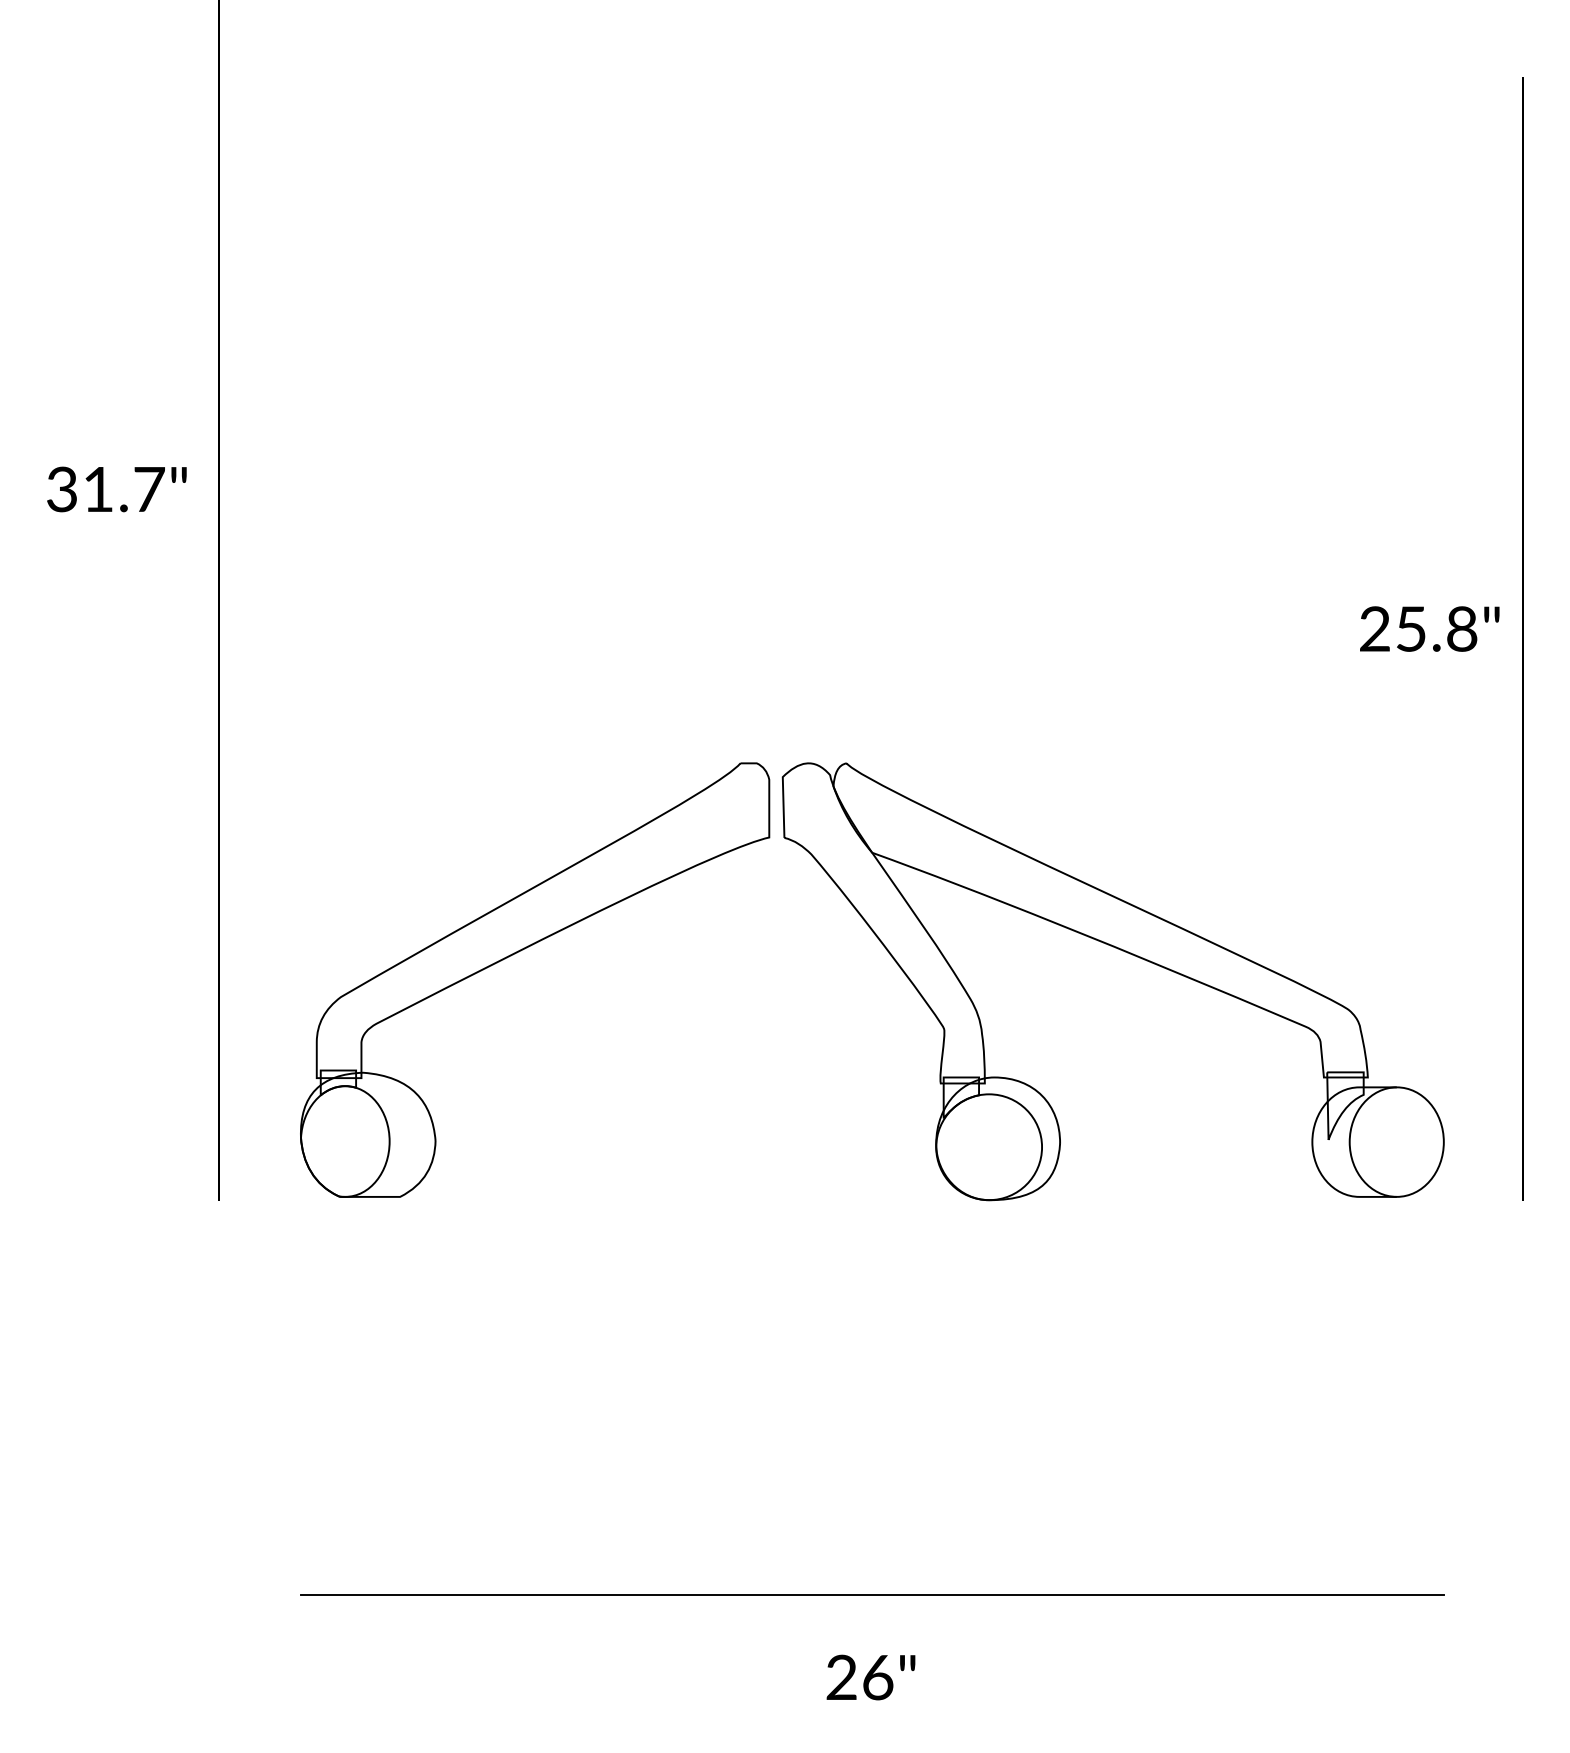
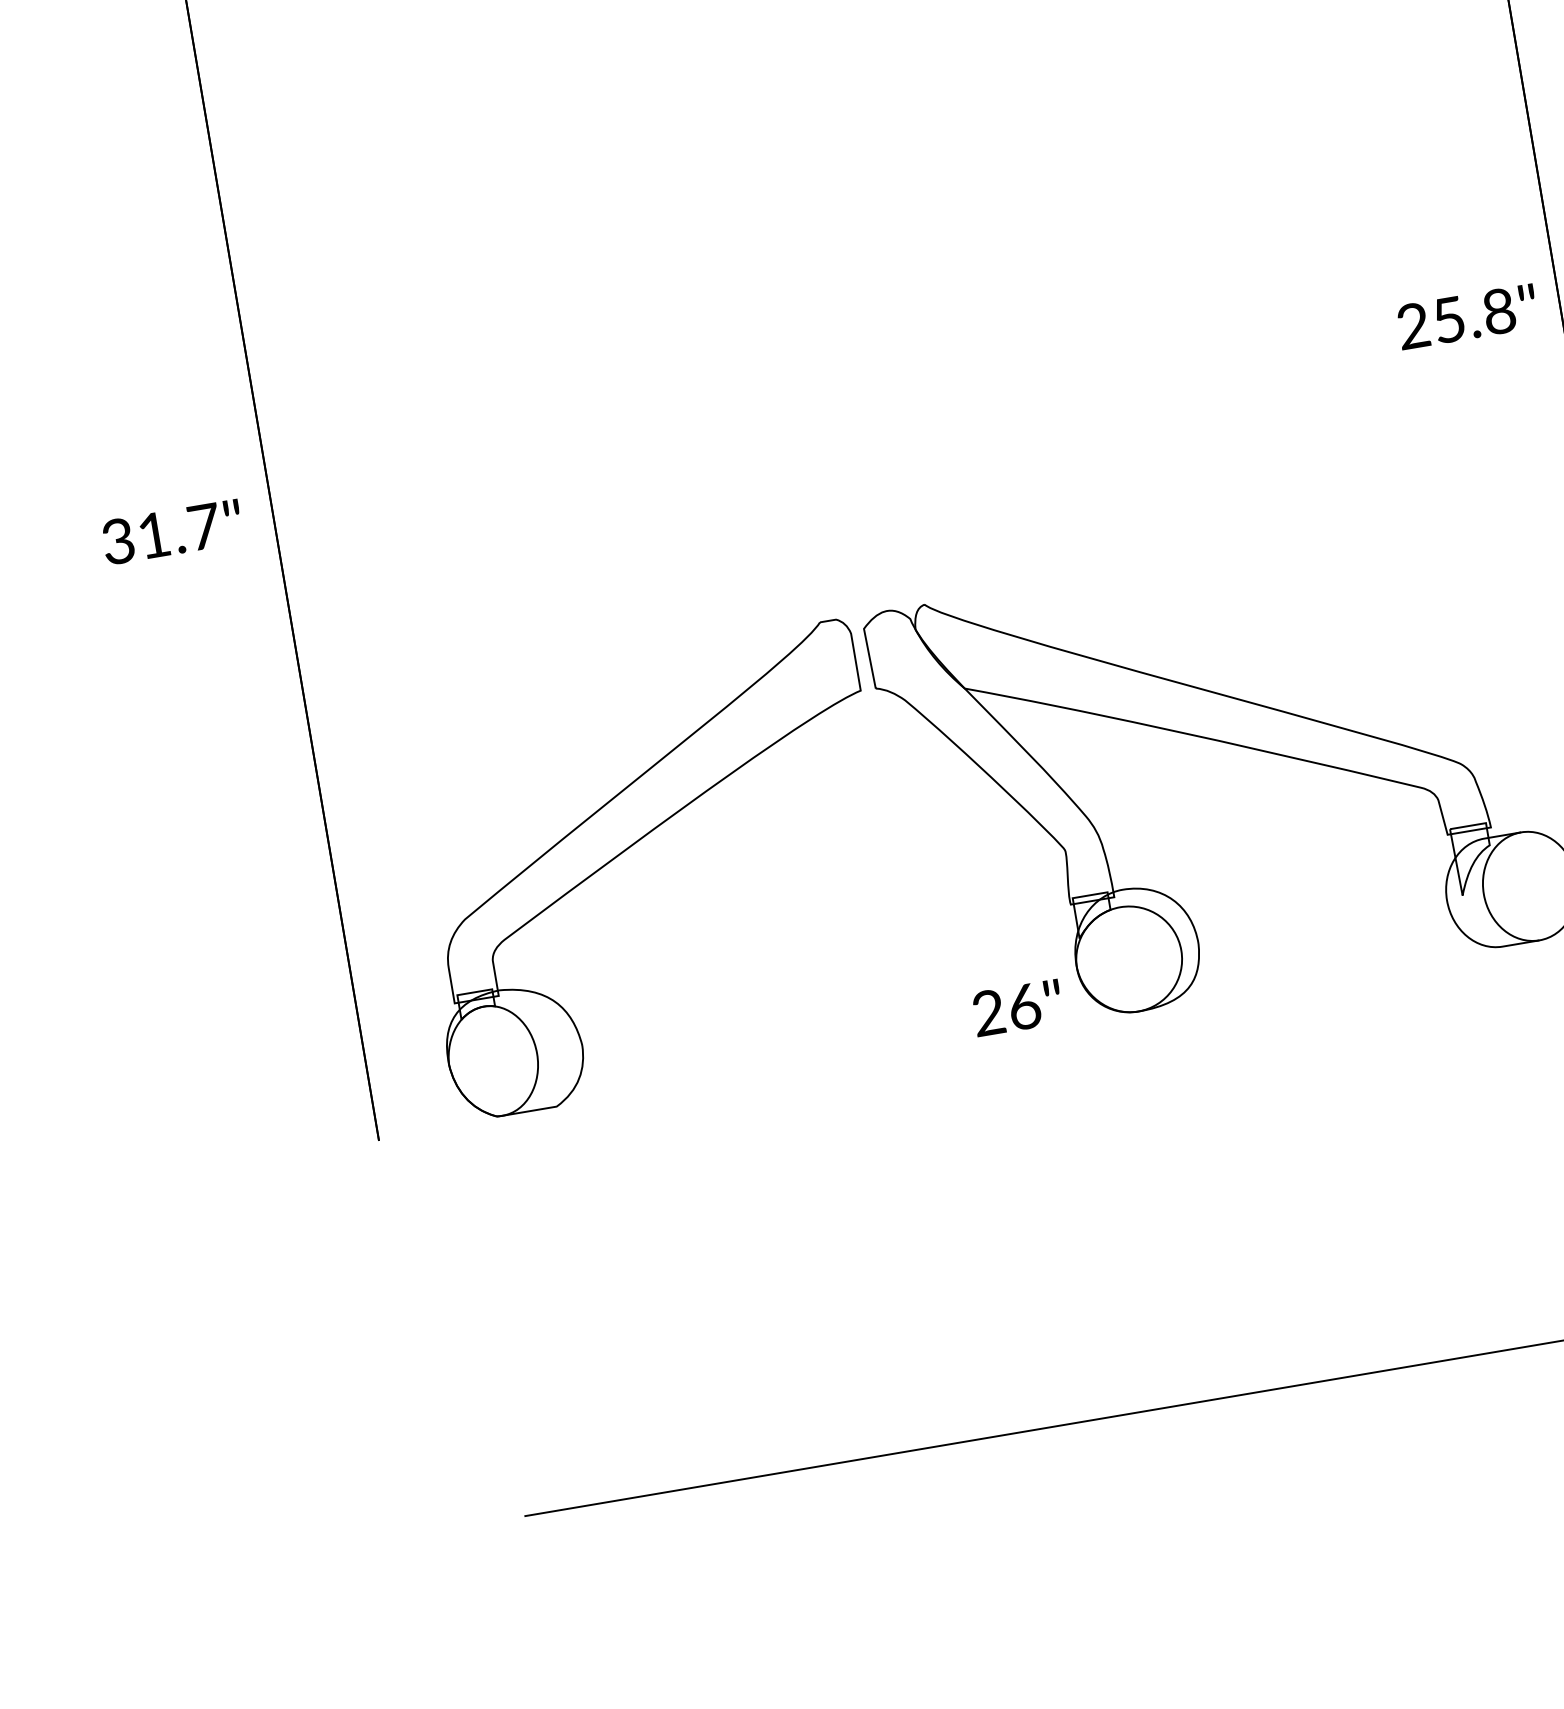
text: (116, 489) -> (171, 532), moved
text: (1429, 628) -> (1467, 316), moved
text: (870, 1677) -> (1017, 1008), moved

